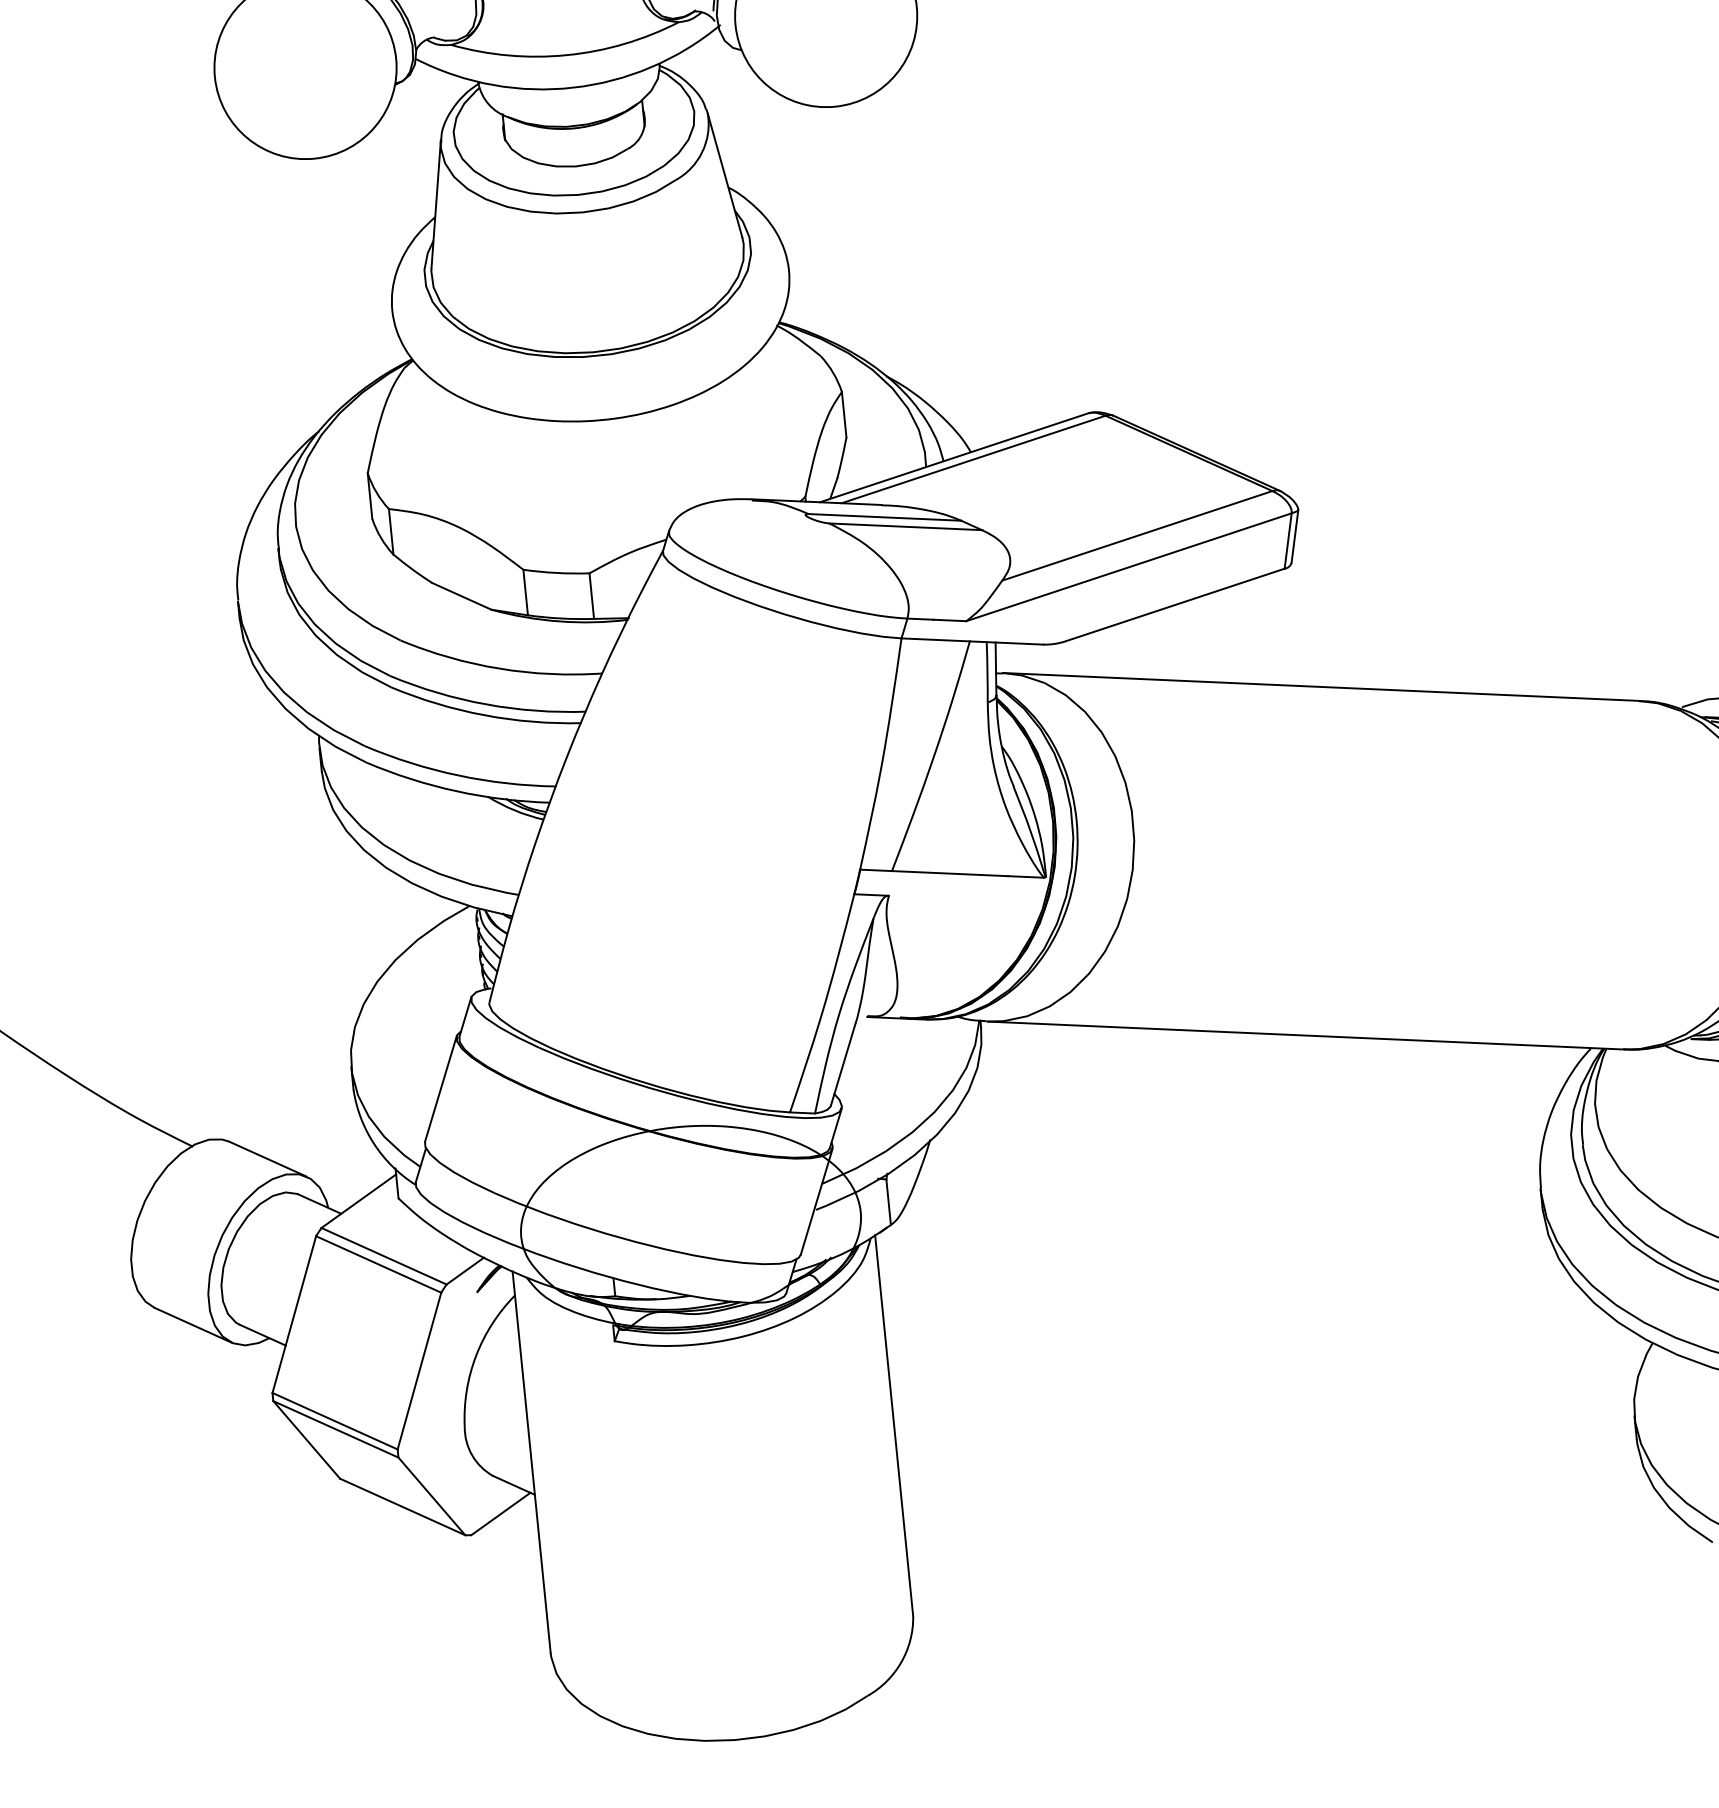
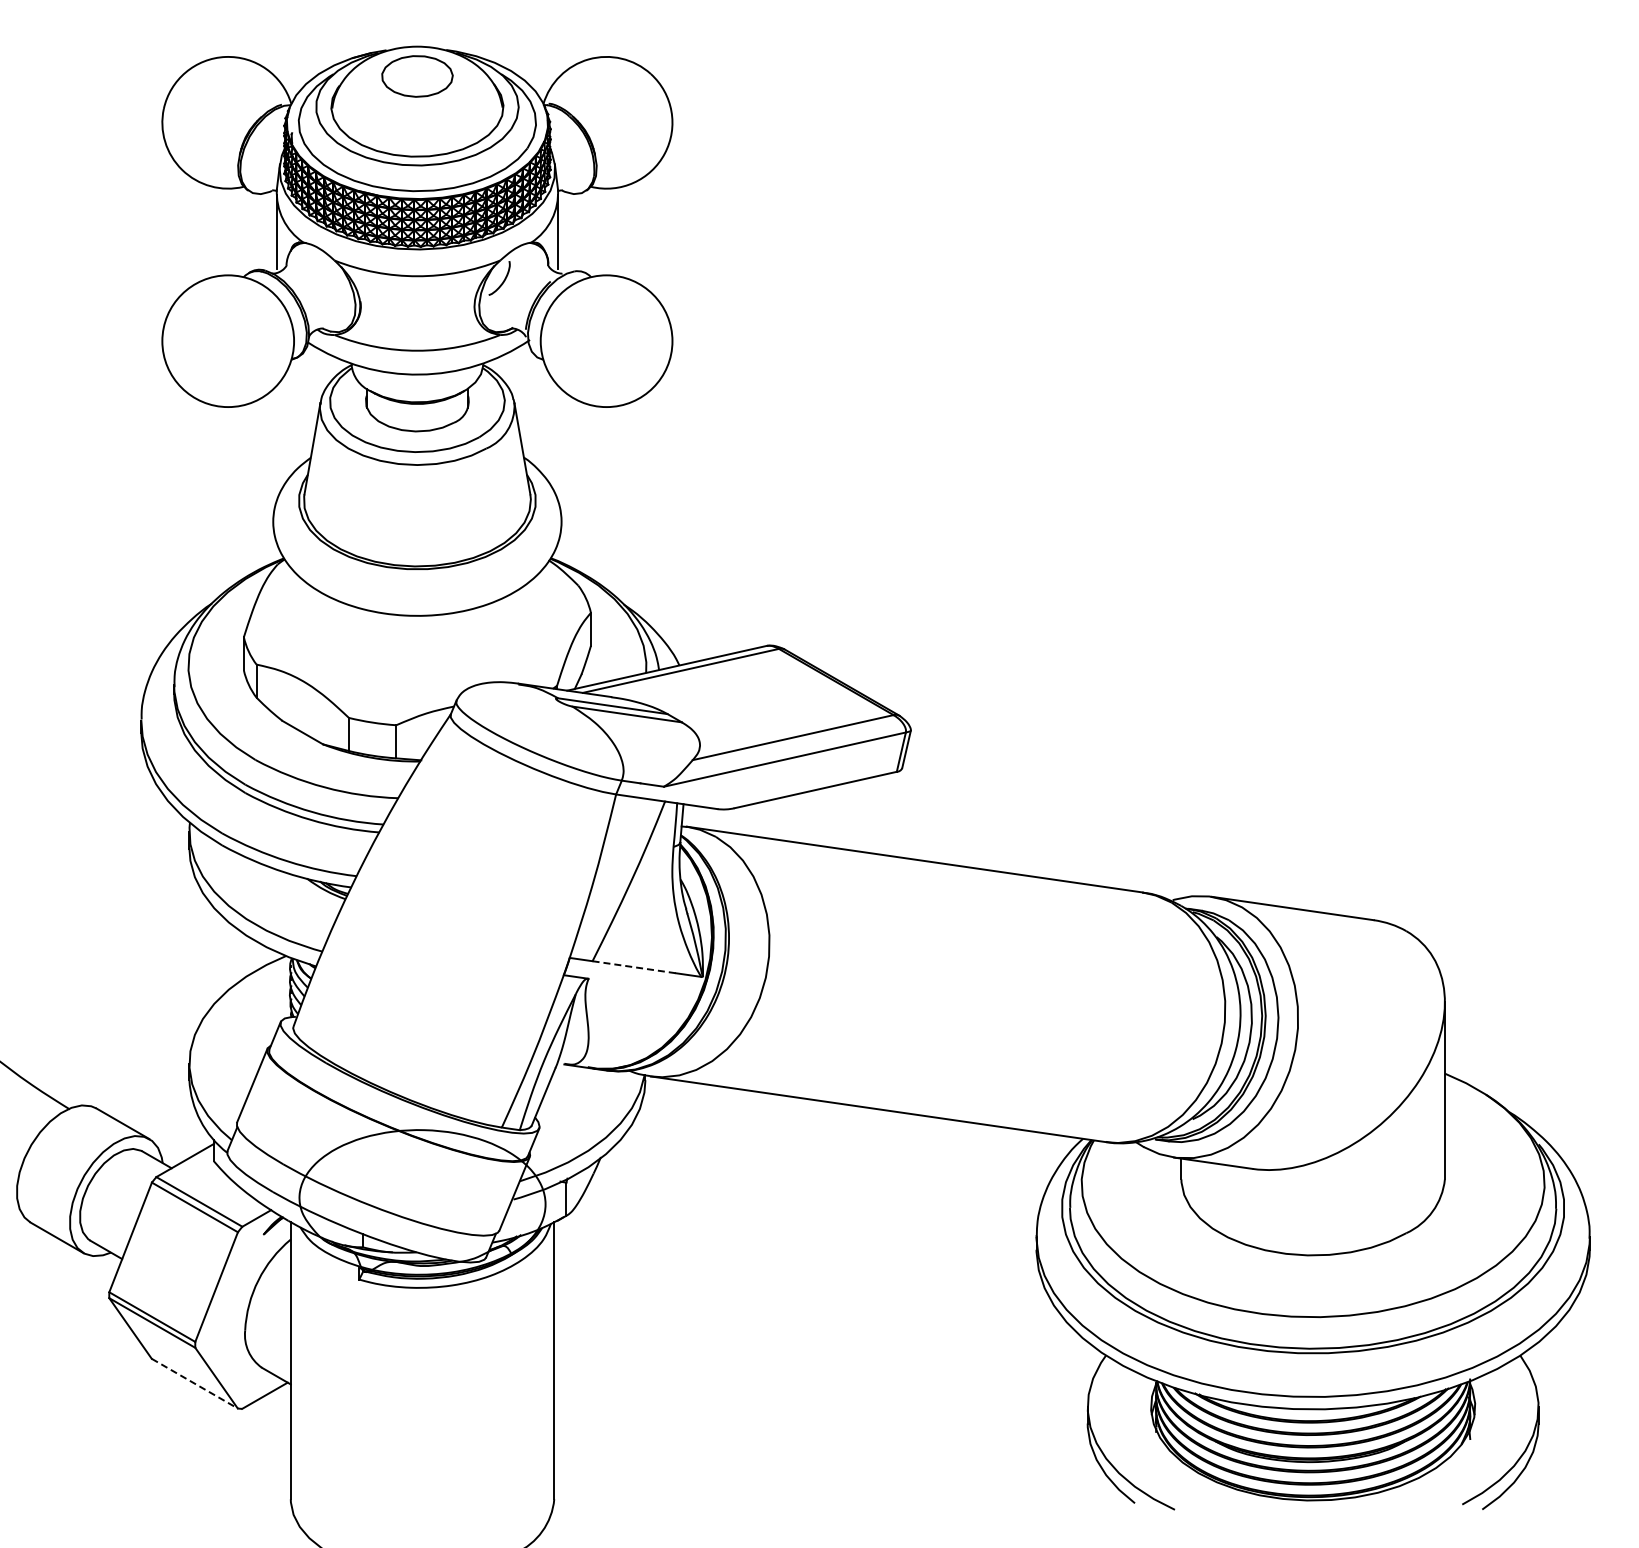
line: (950, 873) -> (634, 967), solid -> dashed
line: (402, 1506) -> (194, 1383), solid -> dashed

